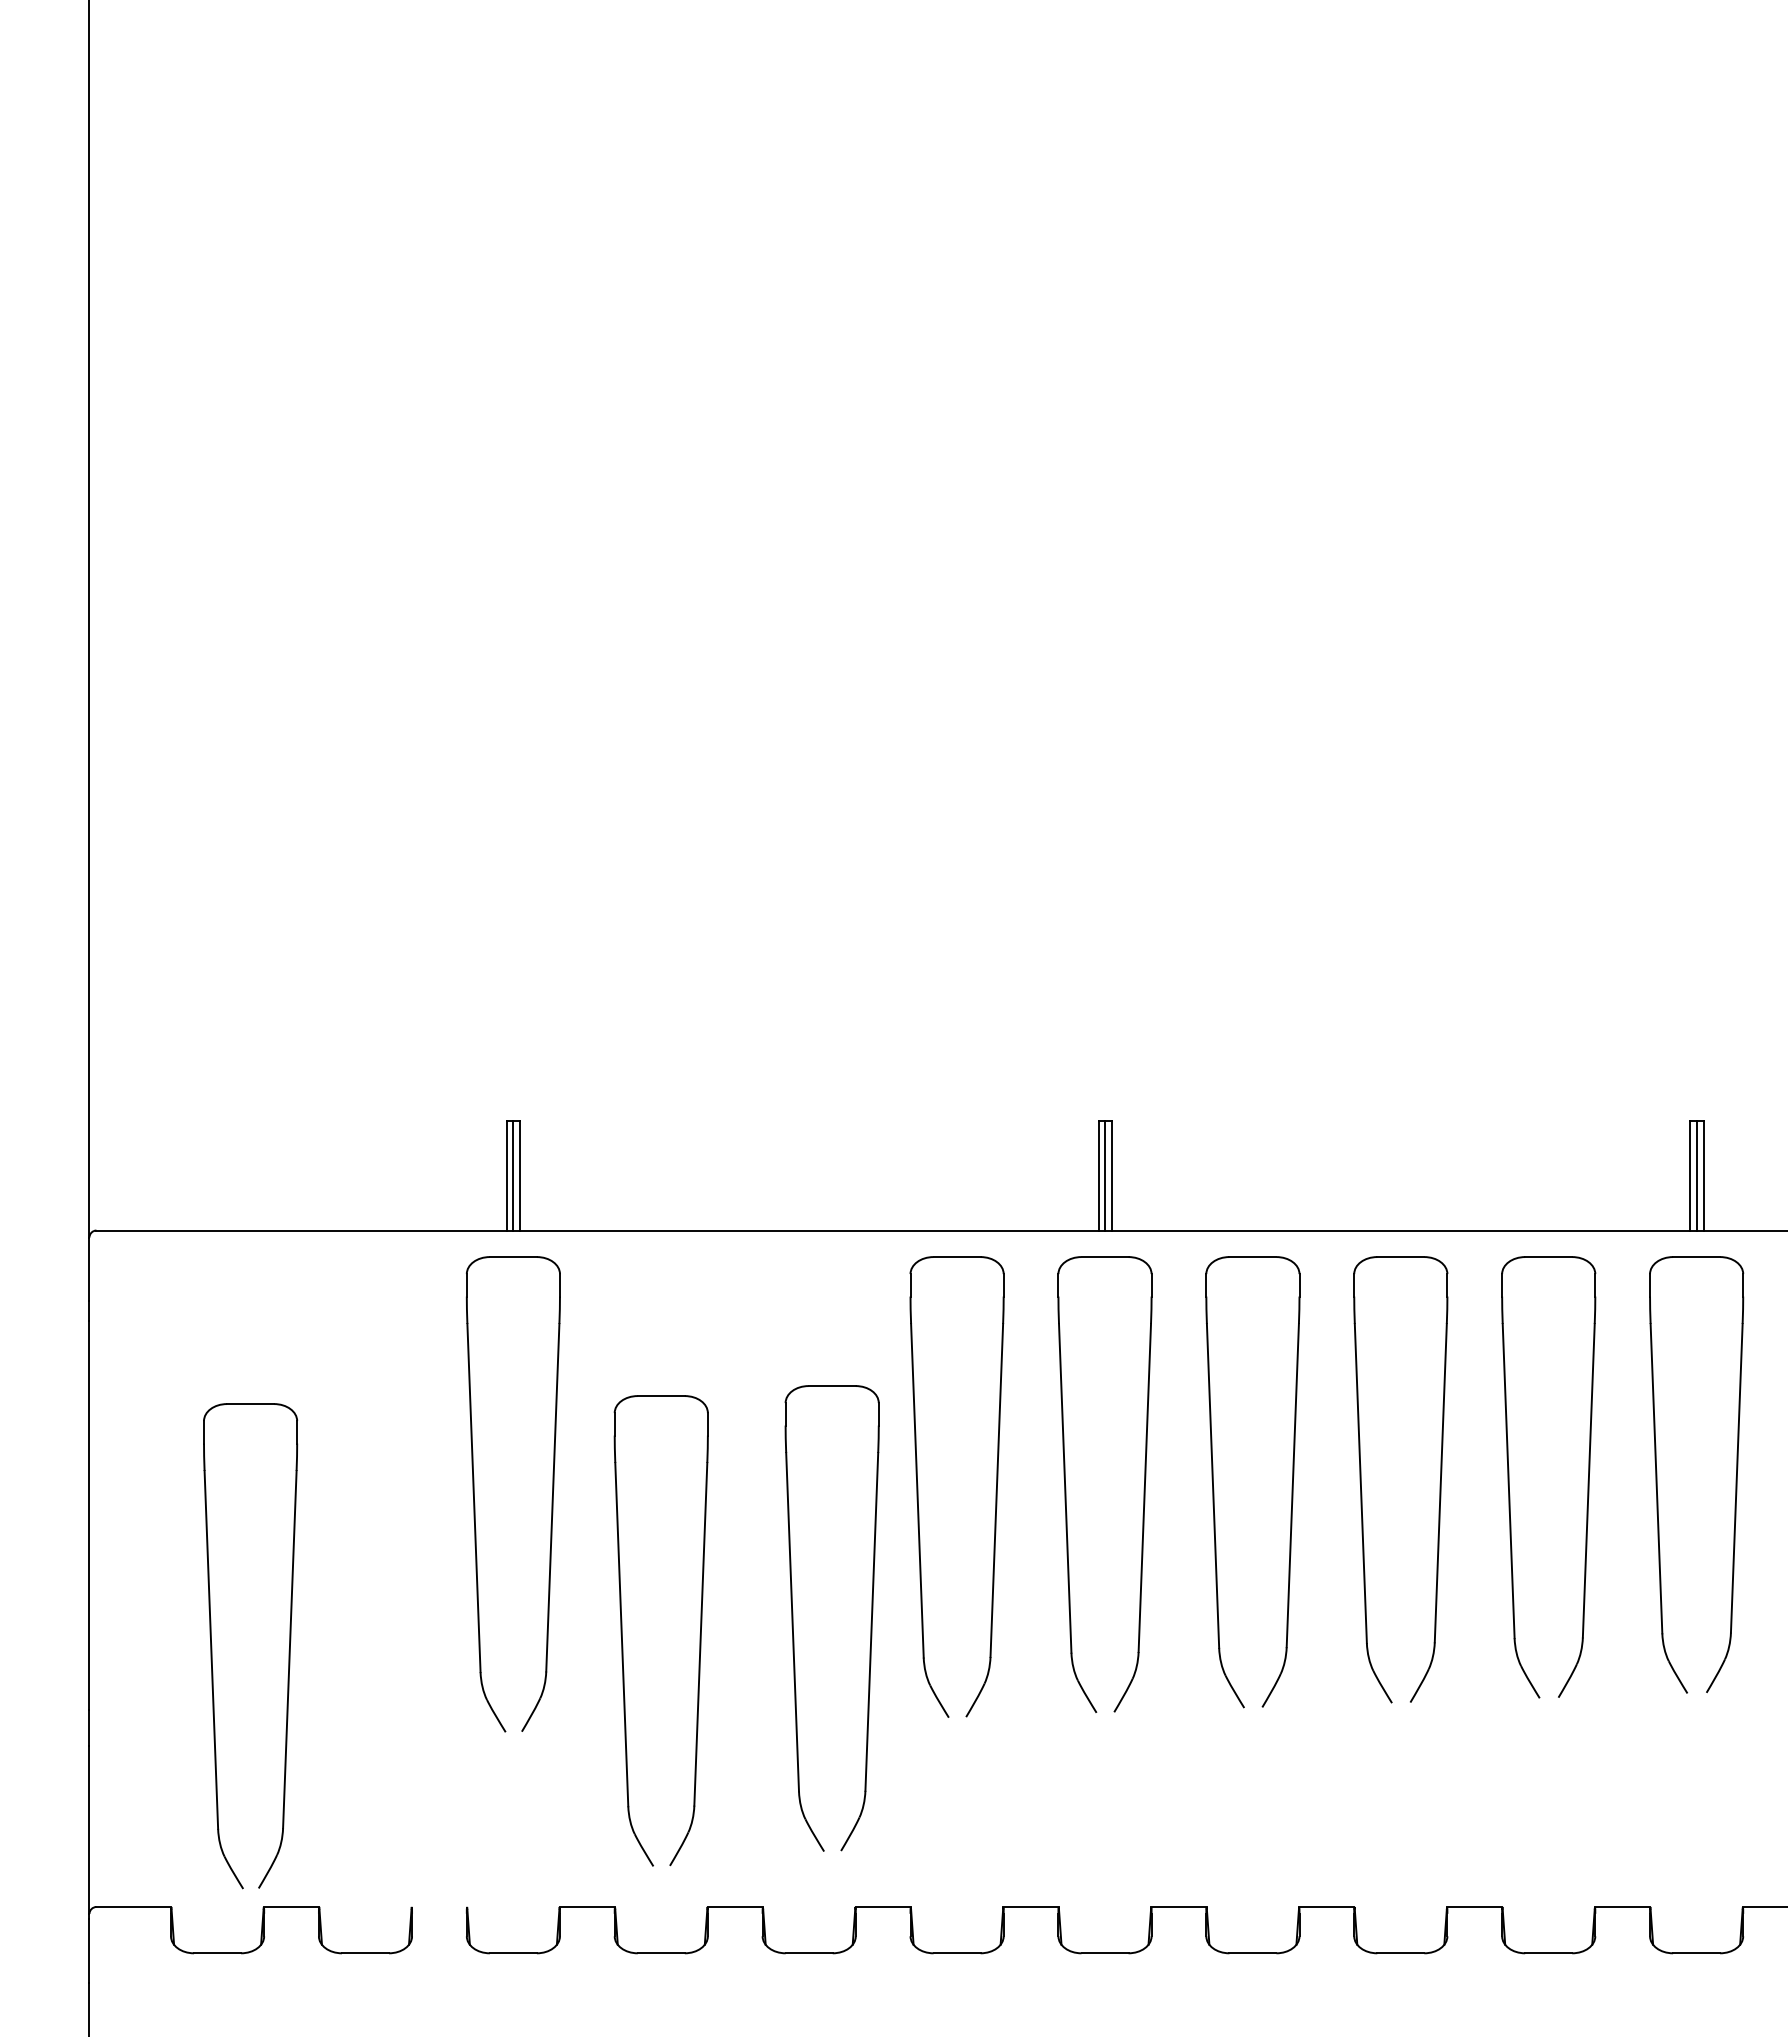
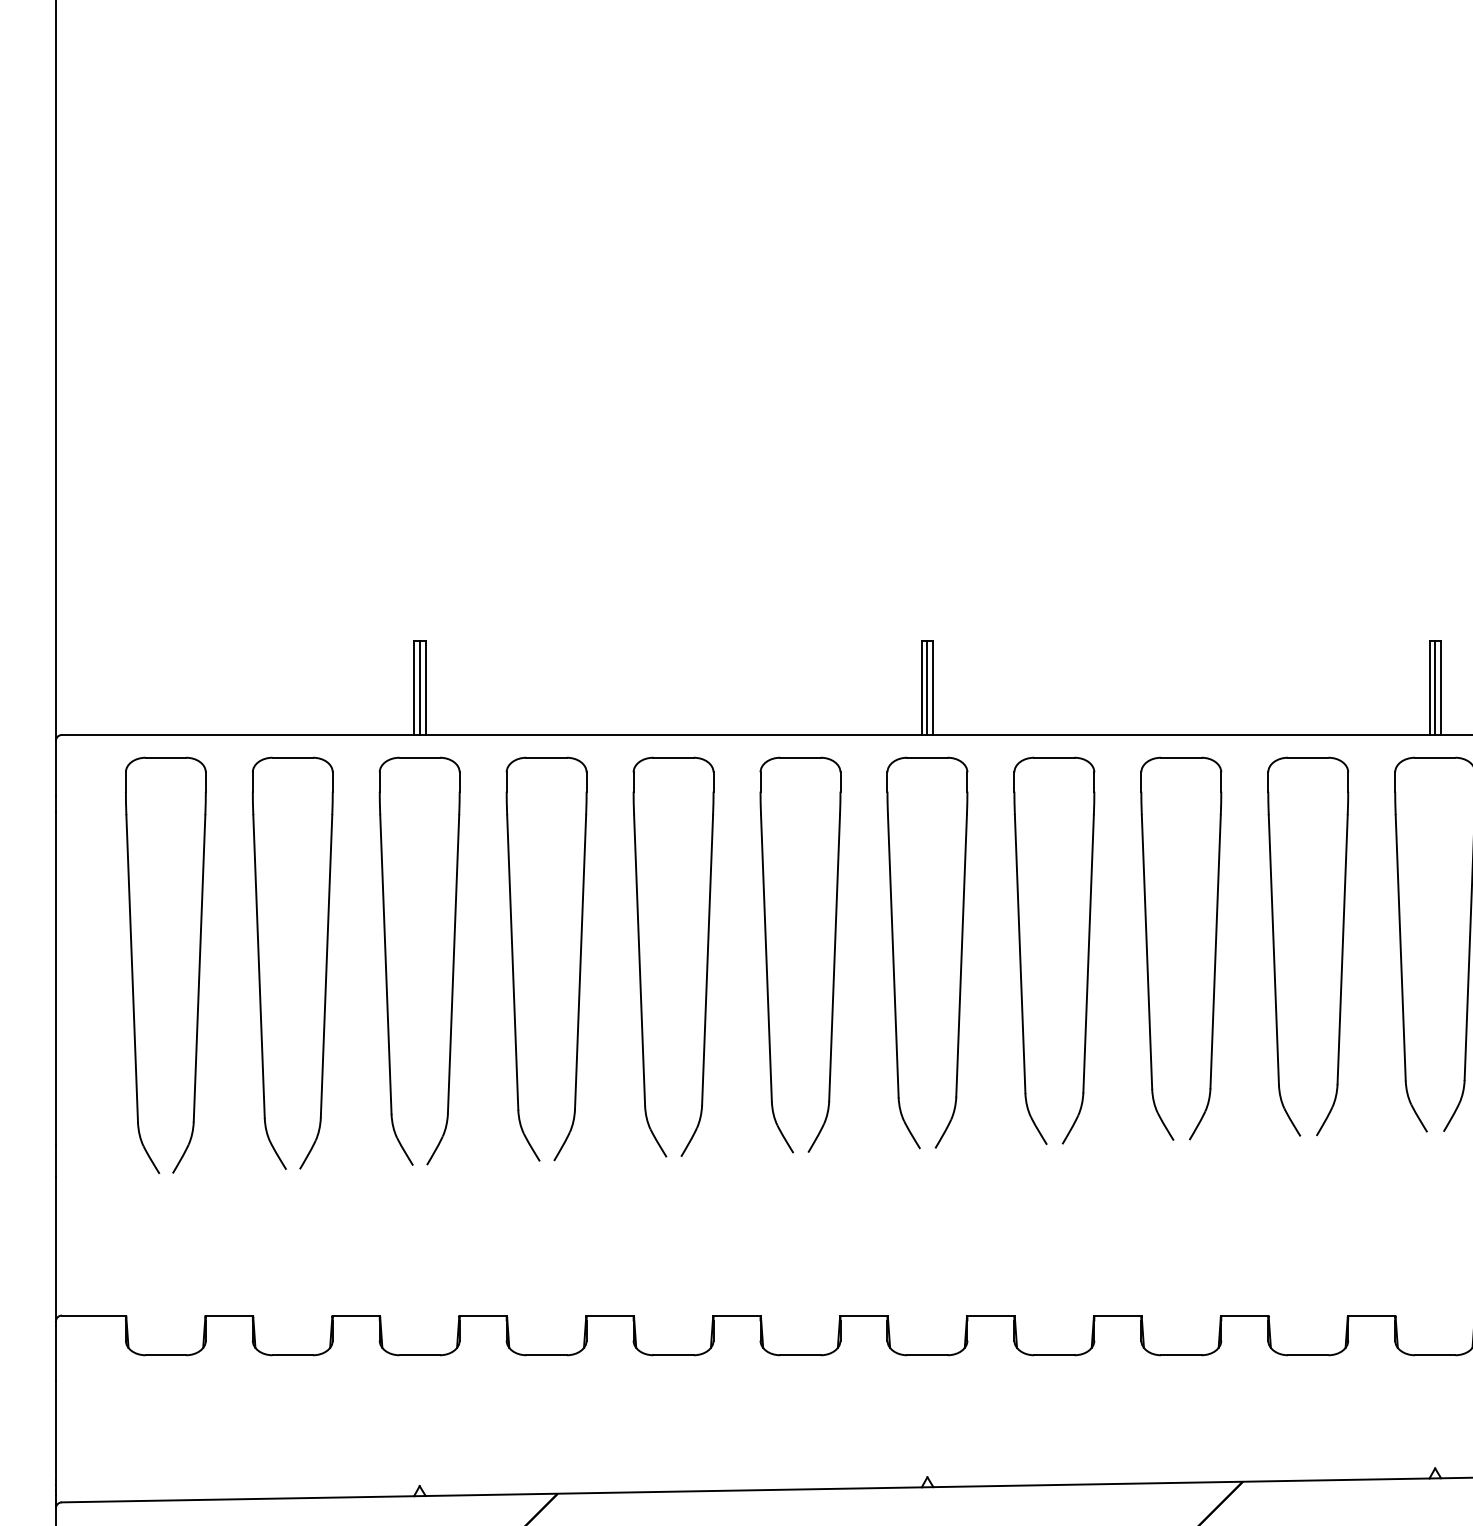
part: (327, 1500) -> (260, 966), added
part: (793, 1618) -> (640, 957), moved
part: (622, 1630) -> (513, 958), moved
part: (212, 1646) -> (133, 965), moved
line: (439, 1907) -> (356, 1315), added

